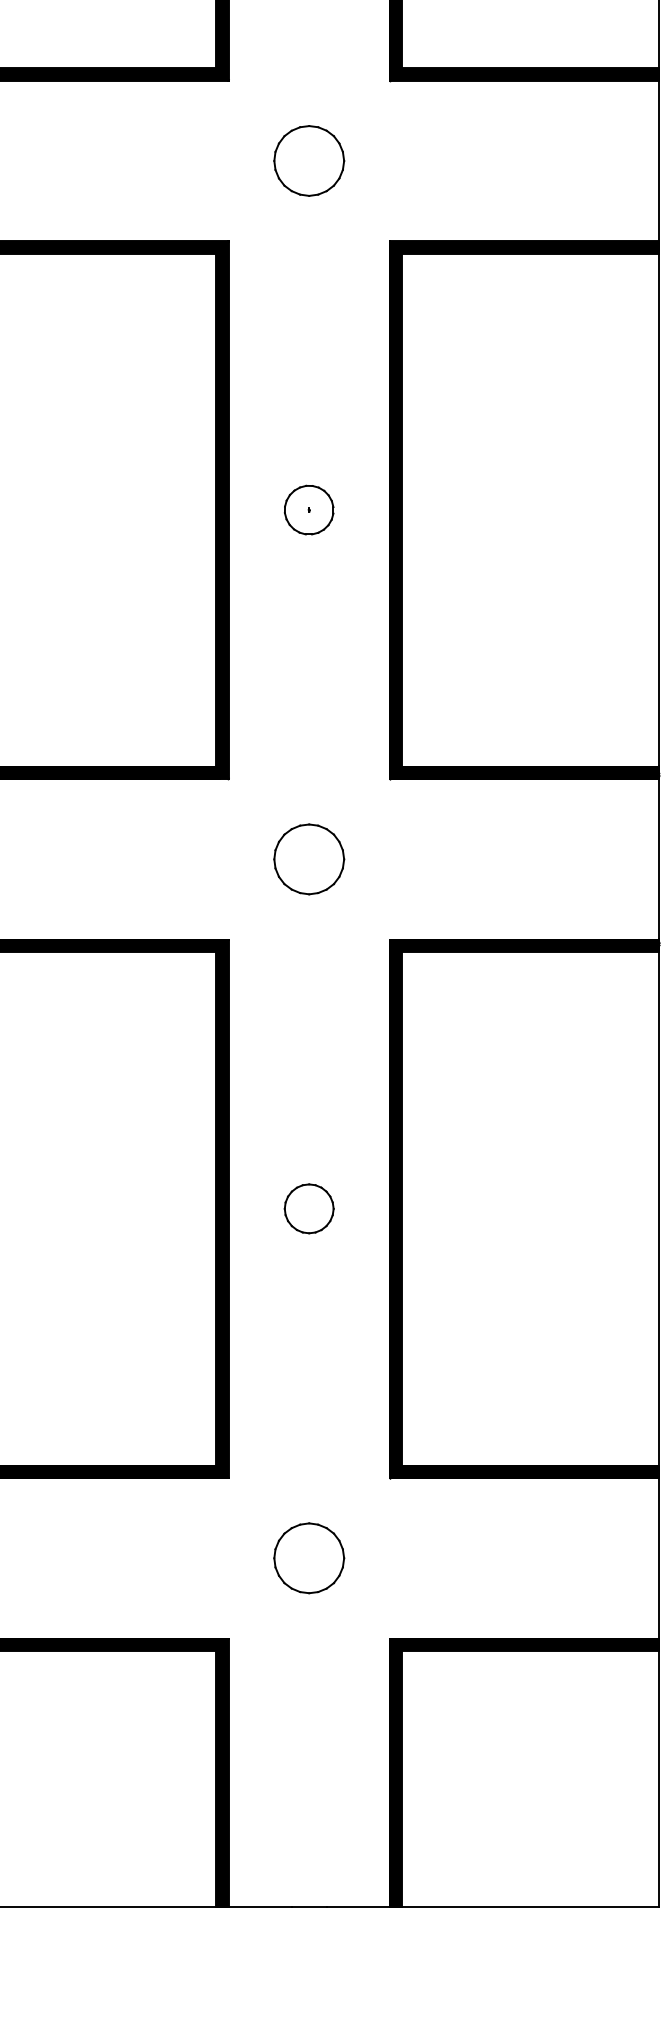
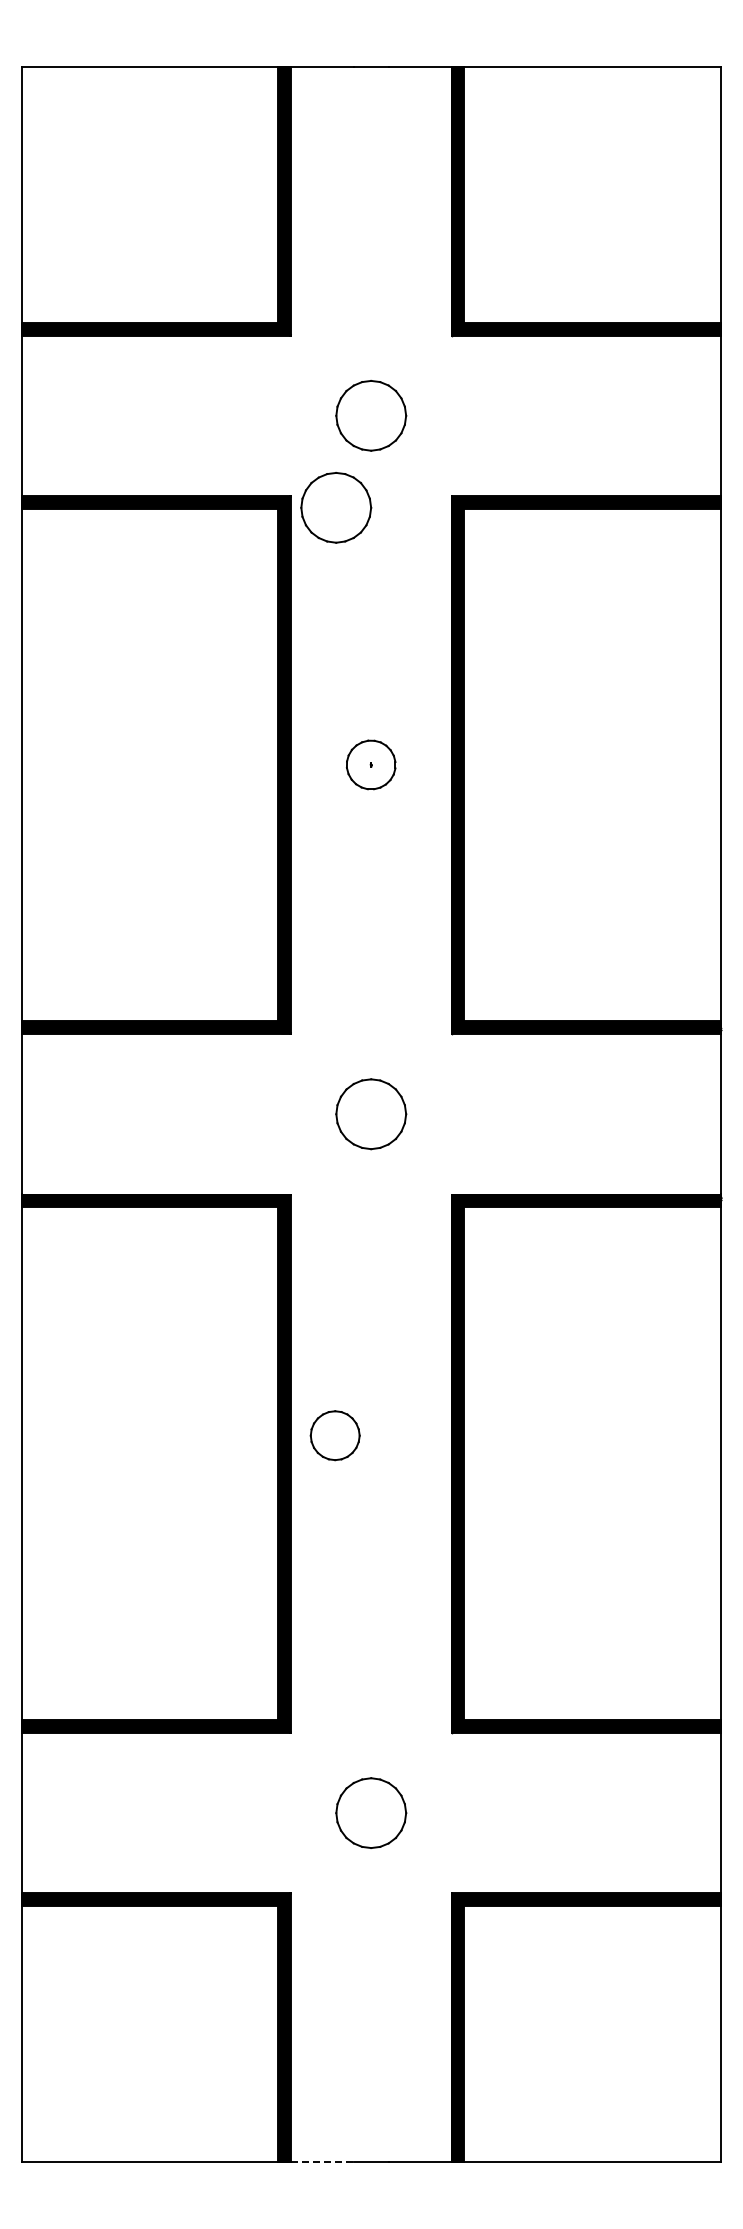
part: (274, 252) -> (336, 507), added
part: (308, 1208) -> (334, 1435), moved
line: (260, 1907) -> (322, 2162), solid -> dashed

